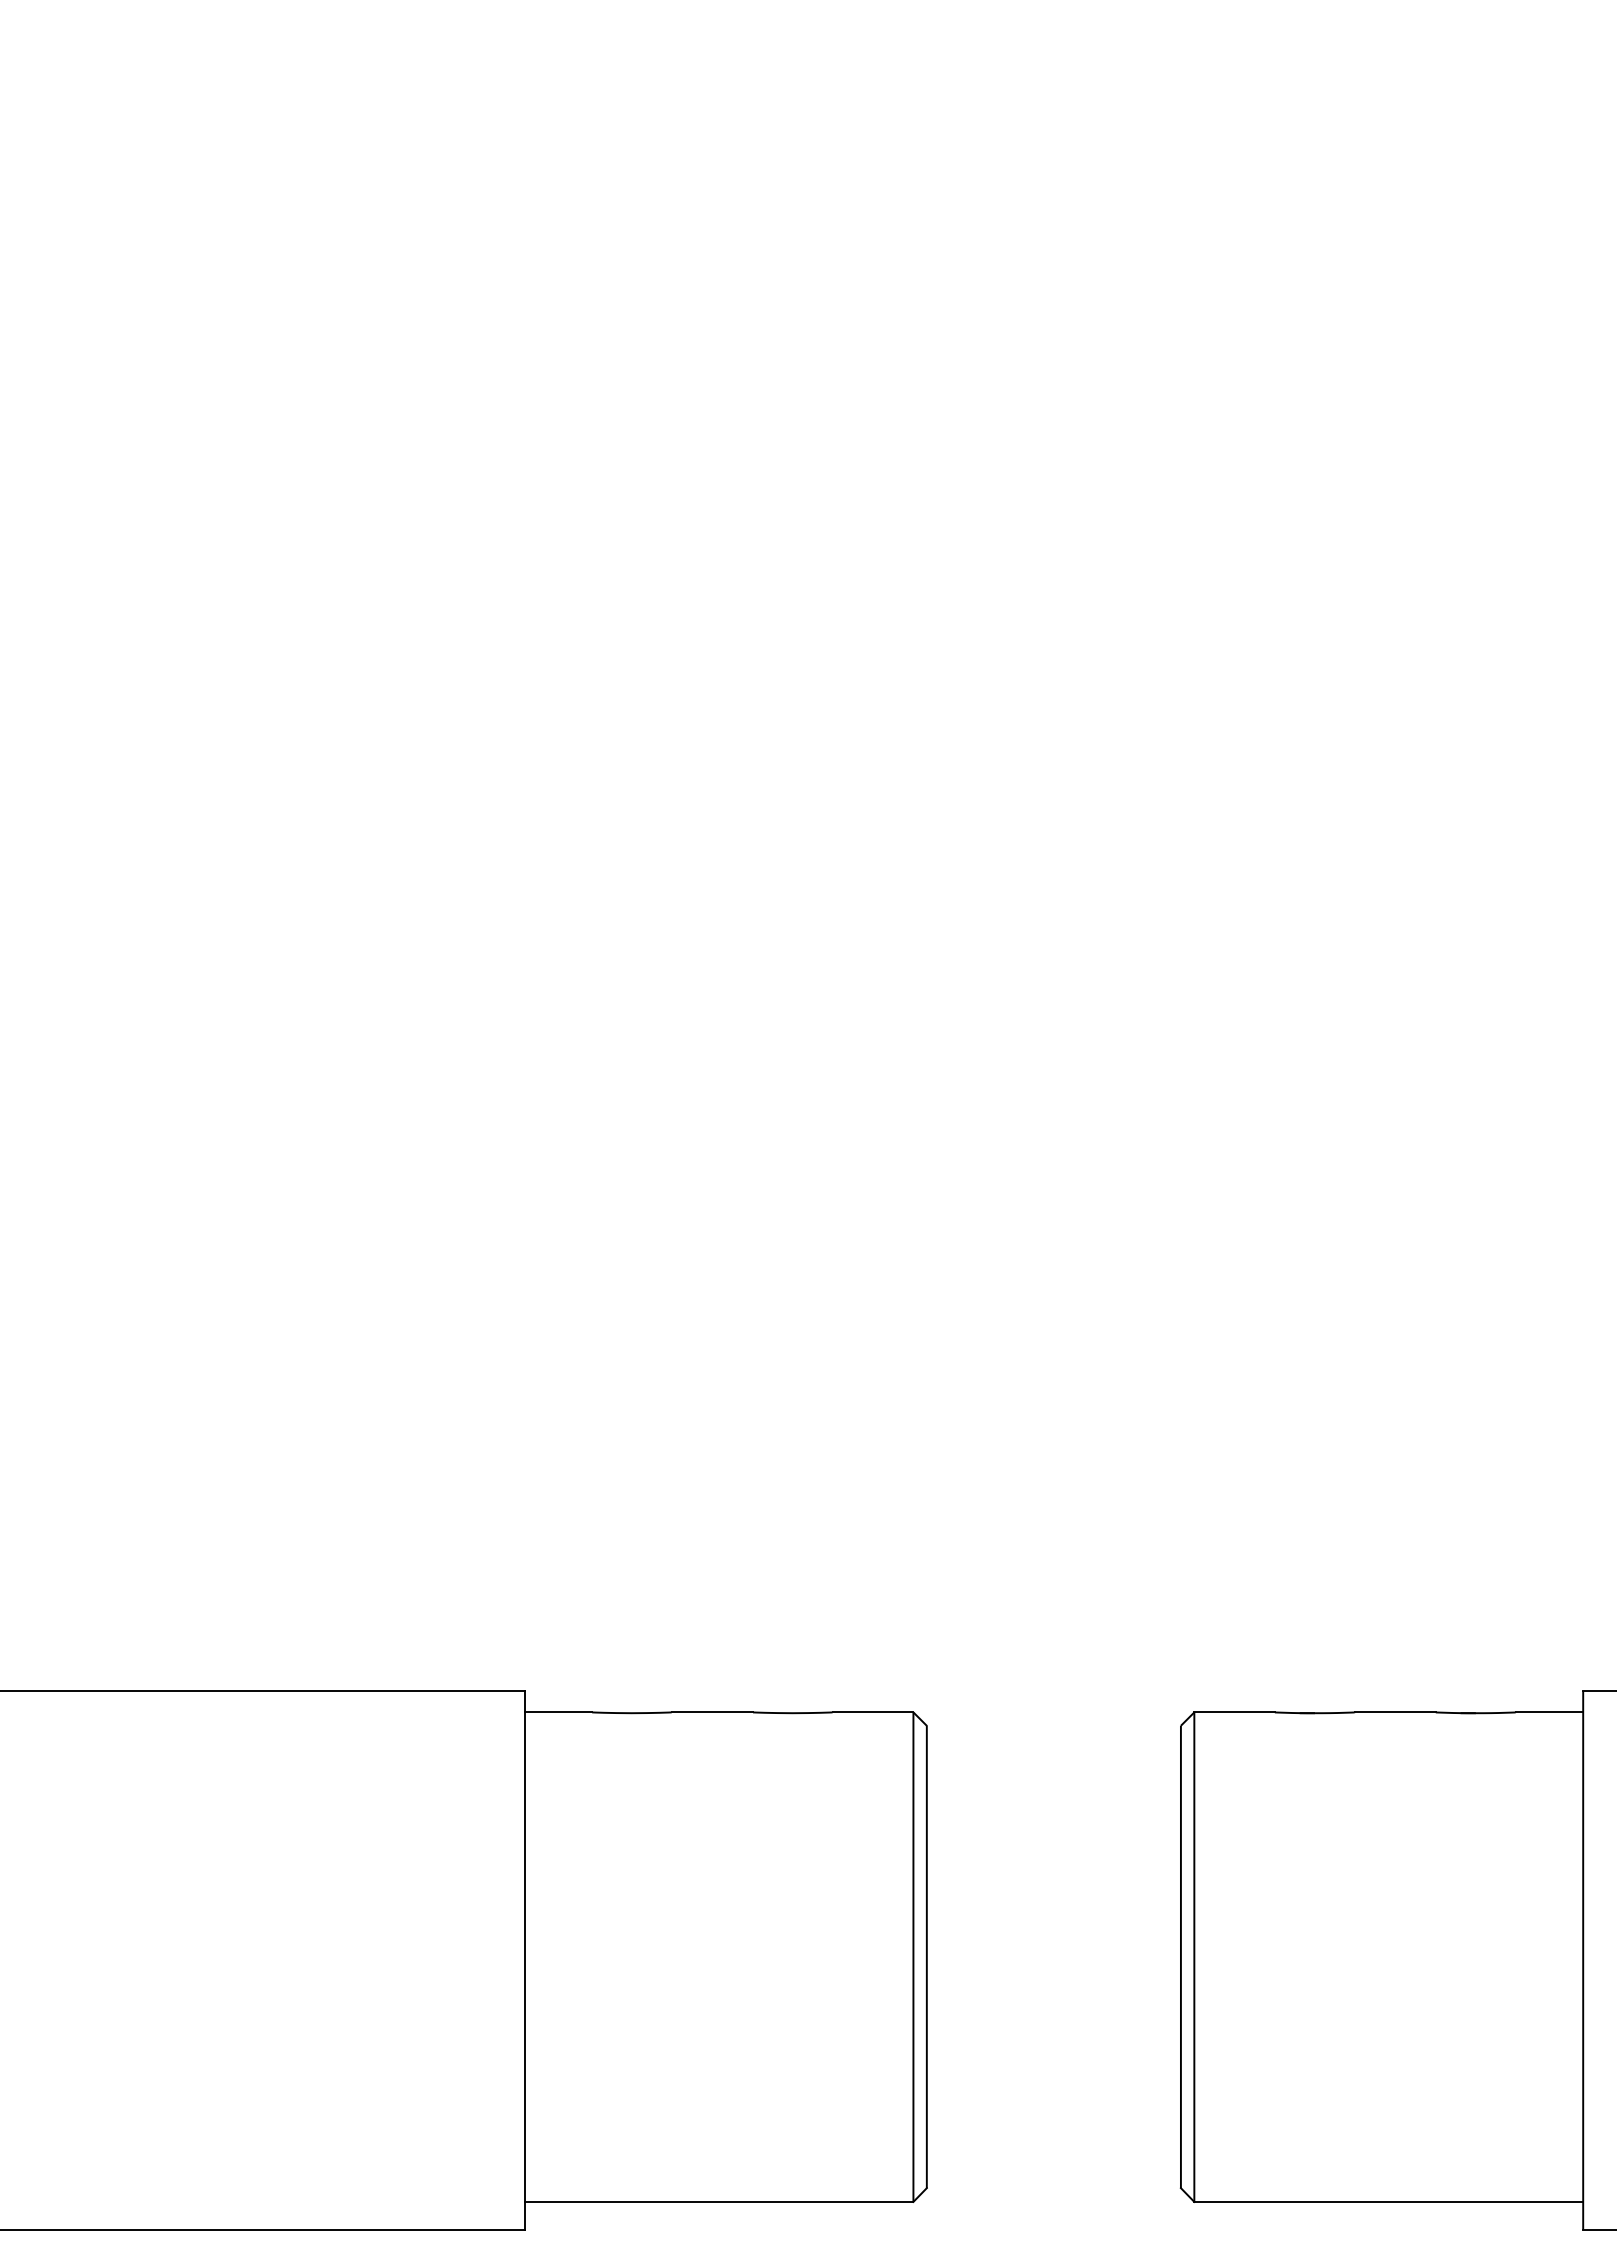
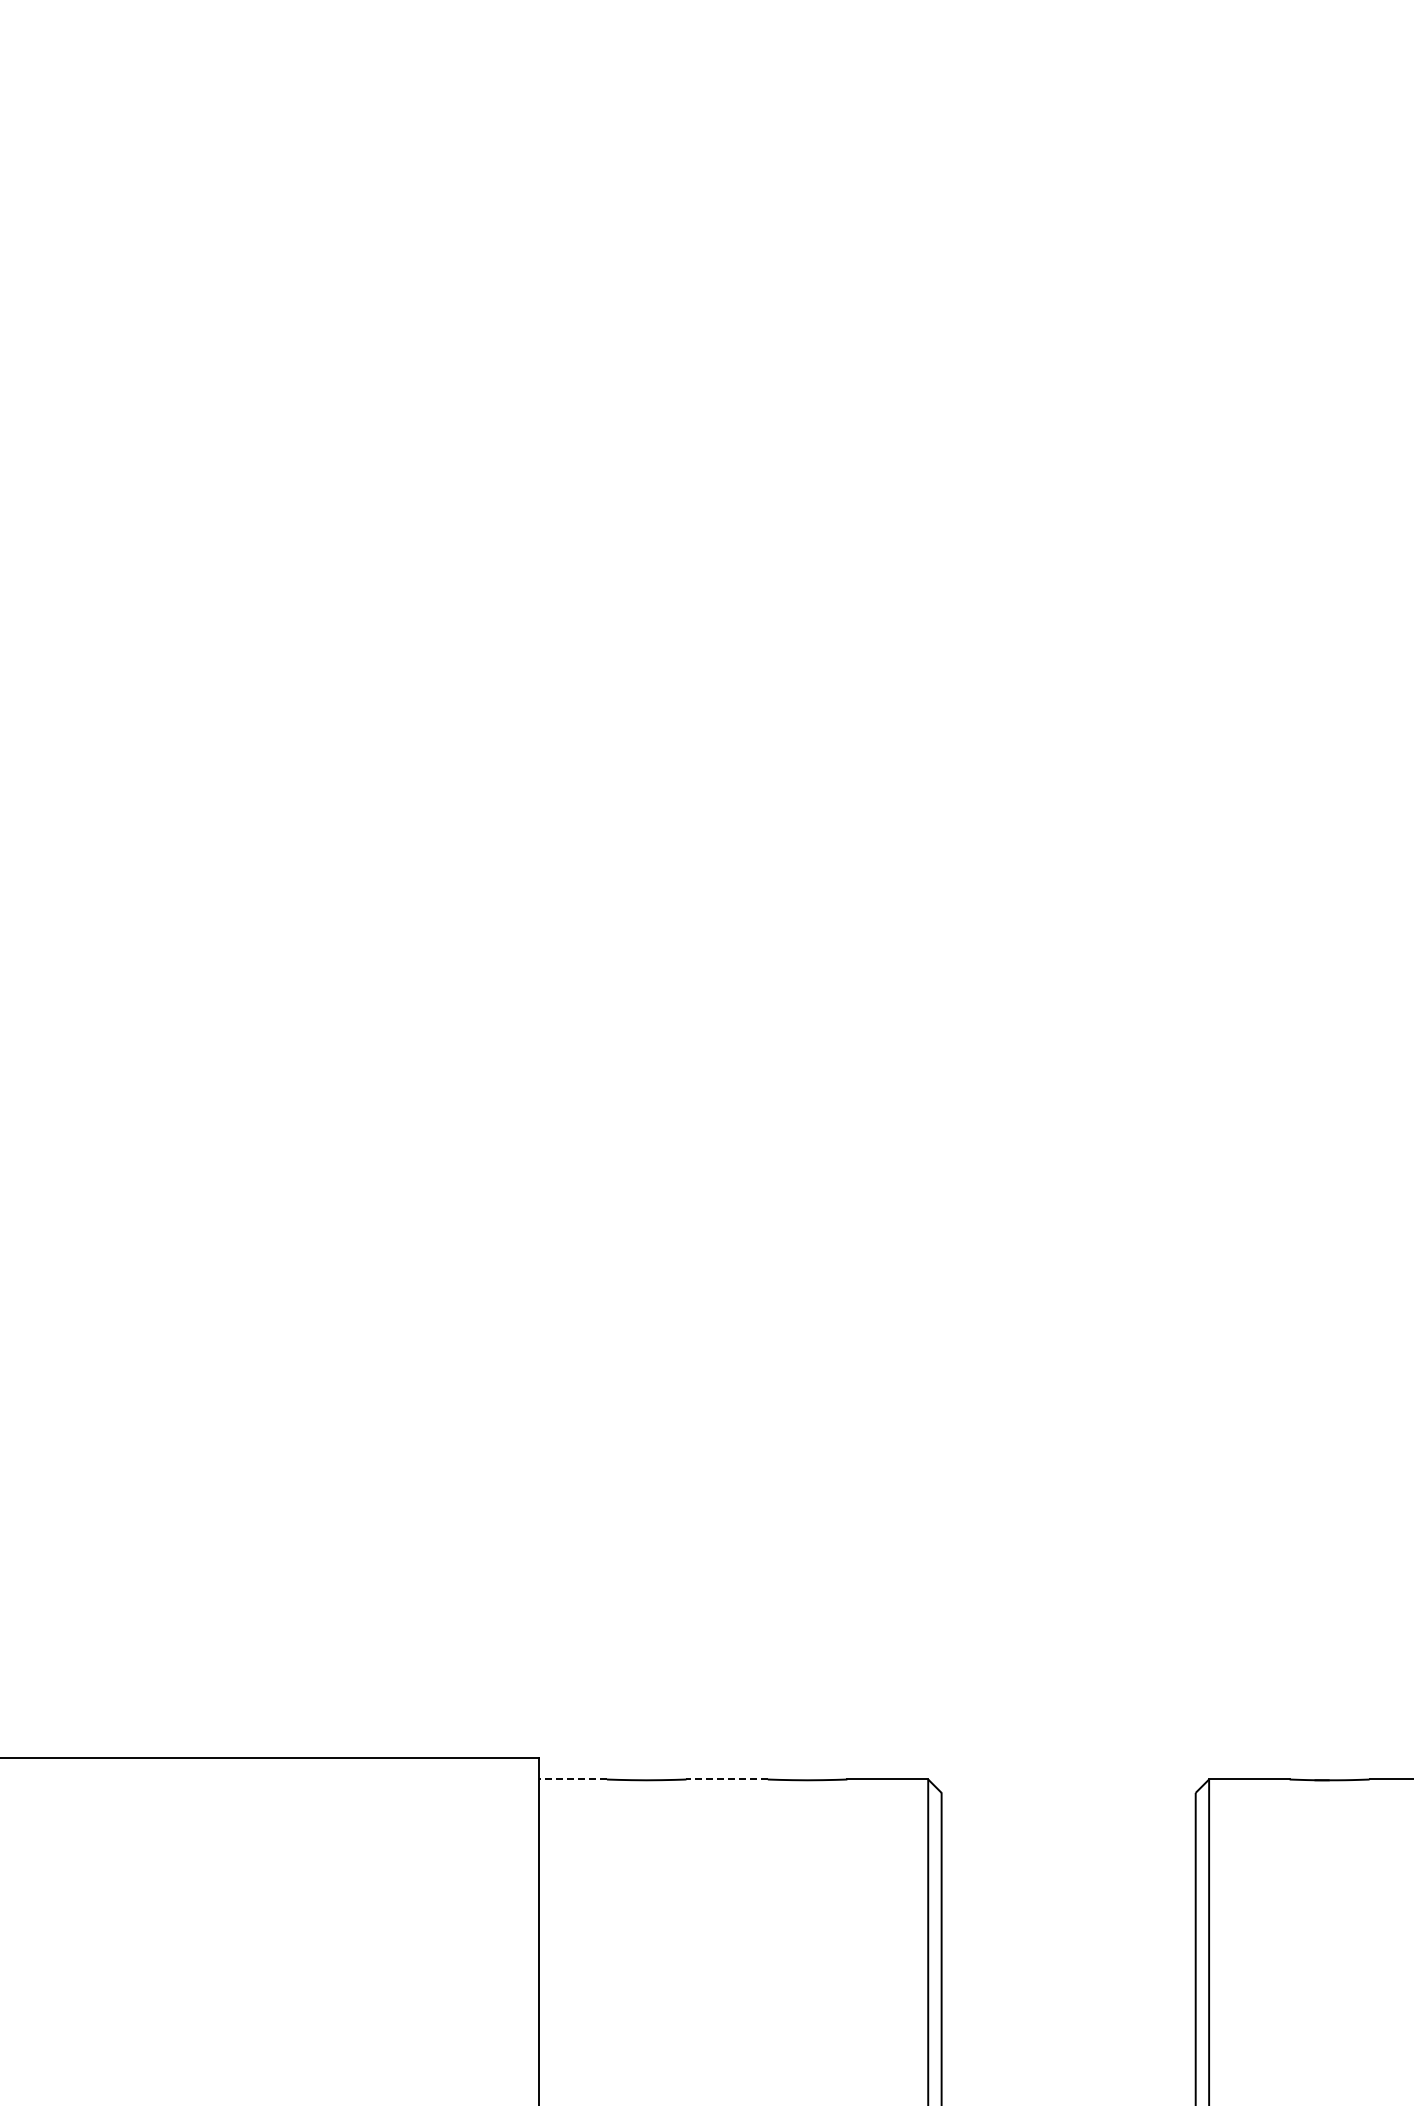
line: (558, 1712) -> (573, 1779), solid -> dashed
line: (712, 1712) -> (727, 1779), solid -> dashed

